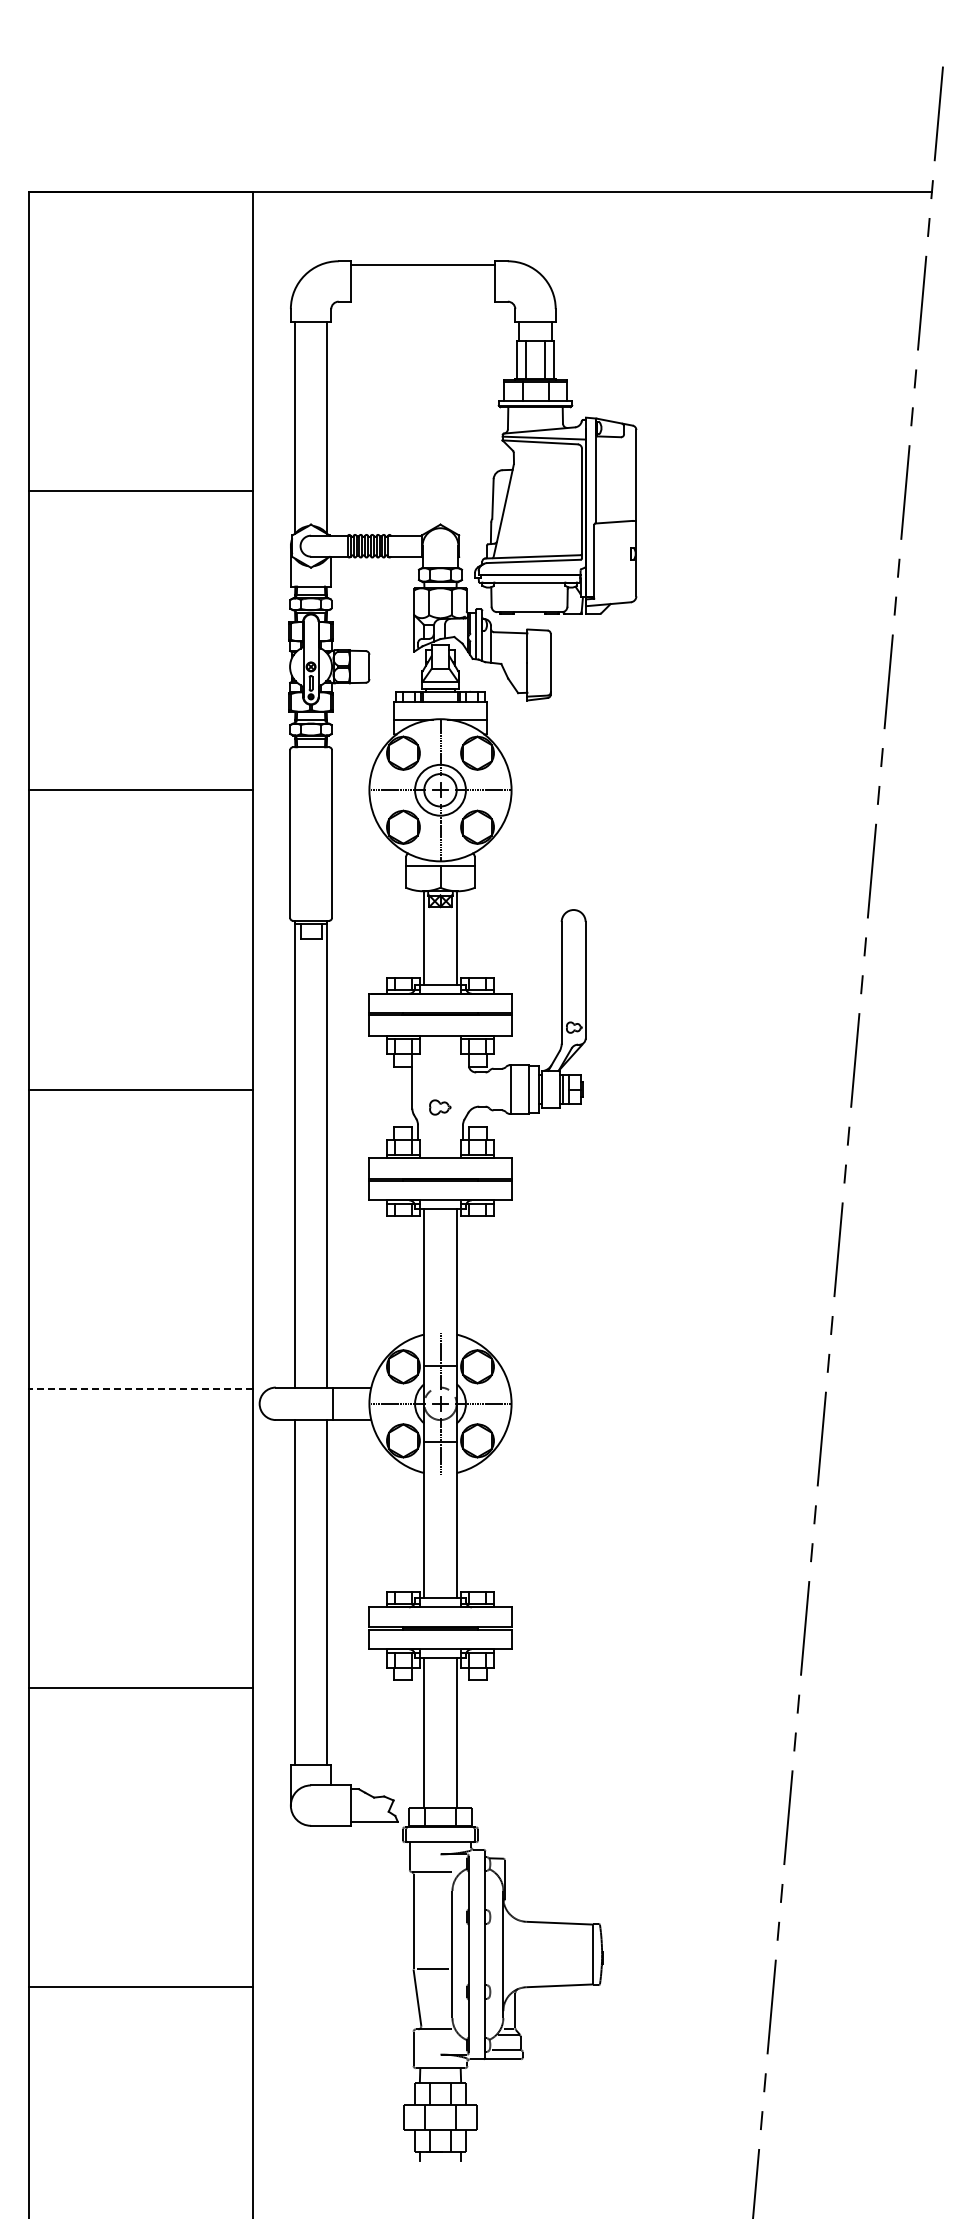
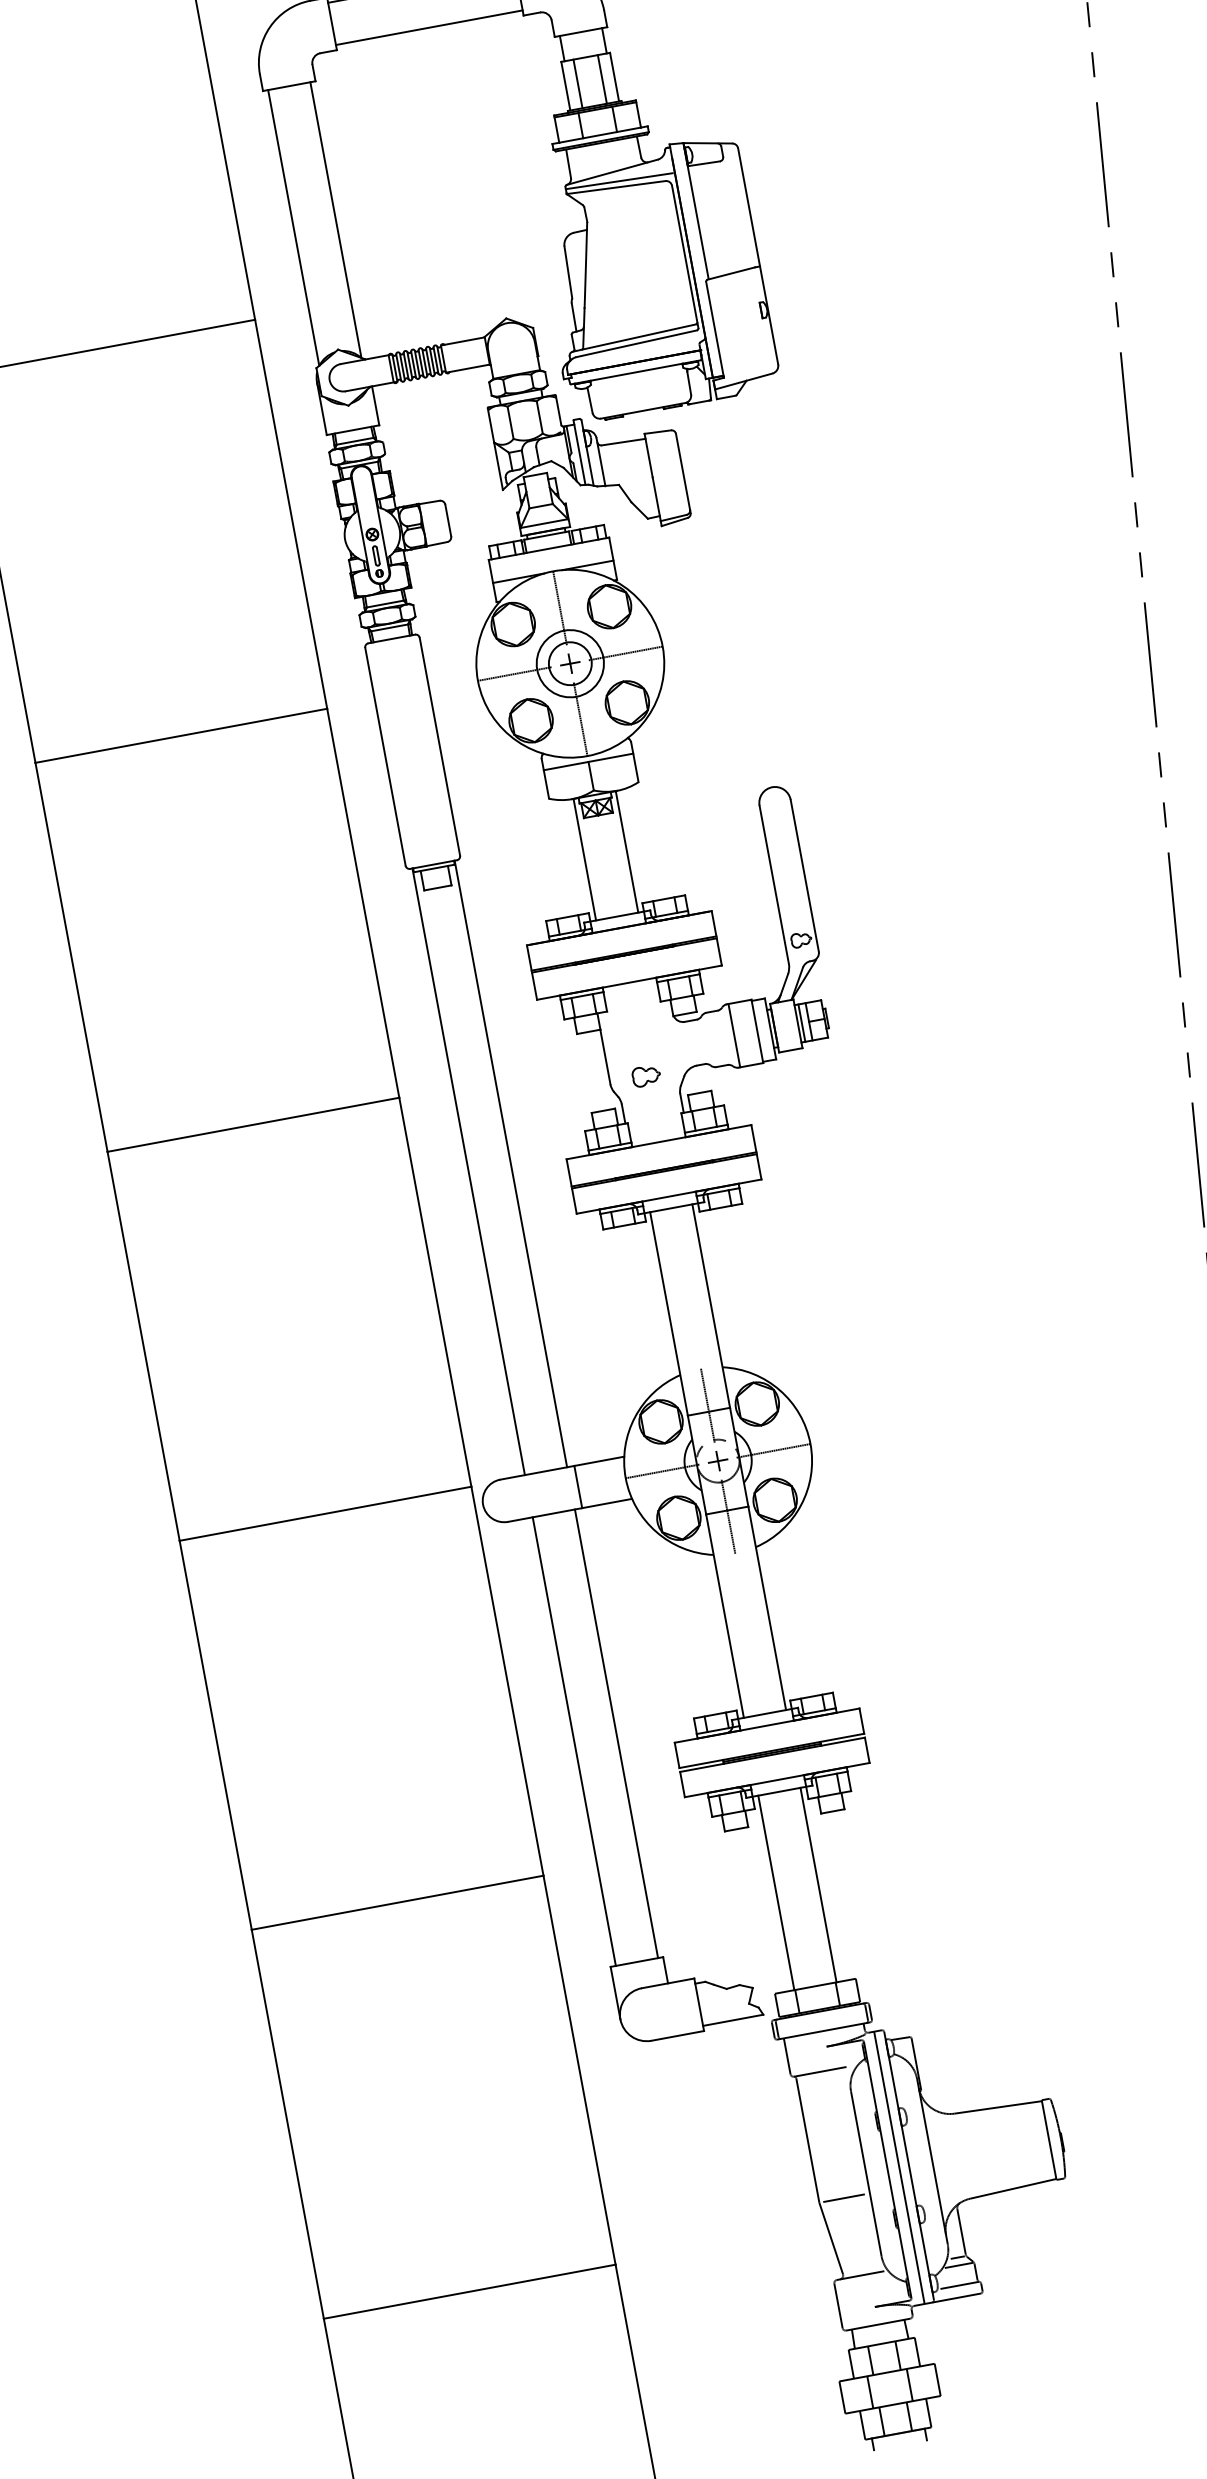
line: (423, 297) -> (429, 27), added
line: (140, 1388) -> (324, 1513), dashed -> solid
line: (477, 1954) -> (898, 2167), added

